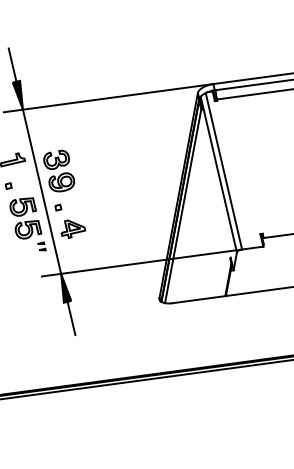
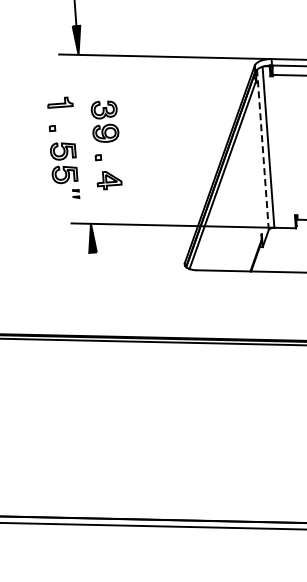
line: (218, 174) -> (262, 149), solid -> dashed
line: (41, 190) -> (84, 138), removed
line: (71, 318) -> (94, 269), removed

